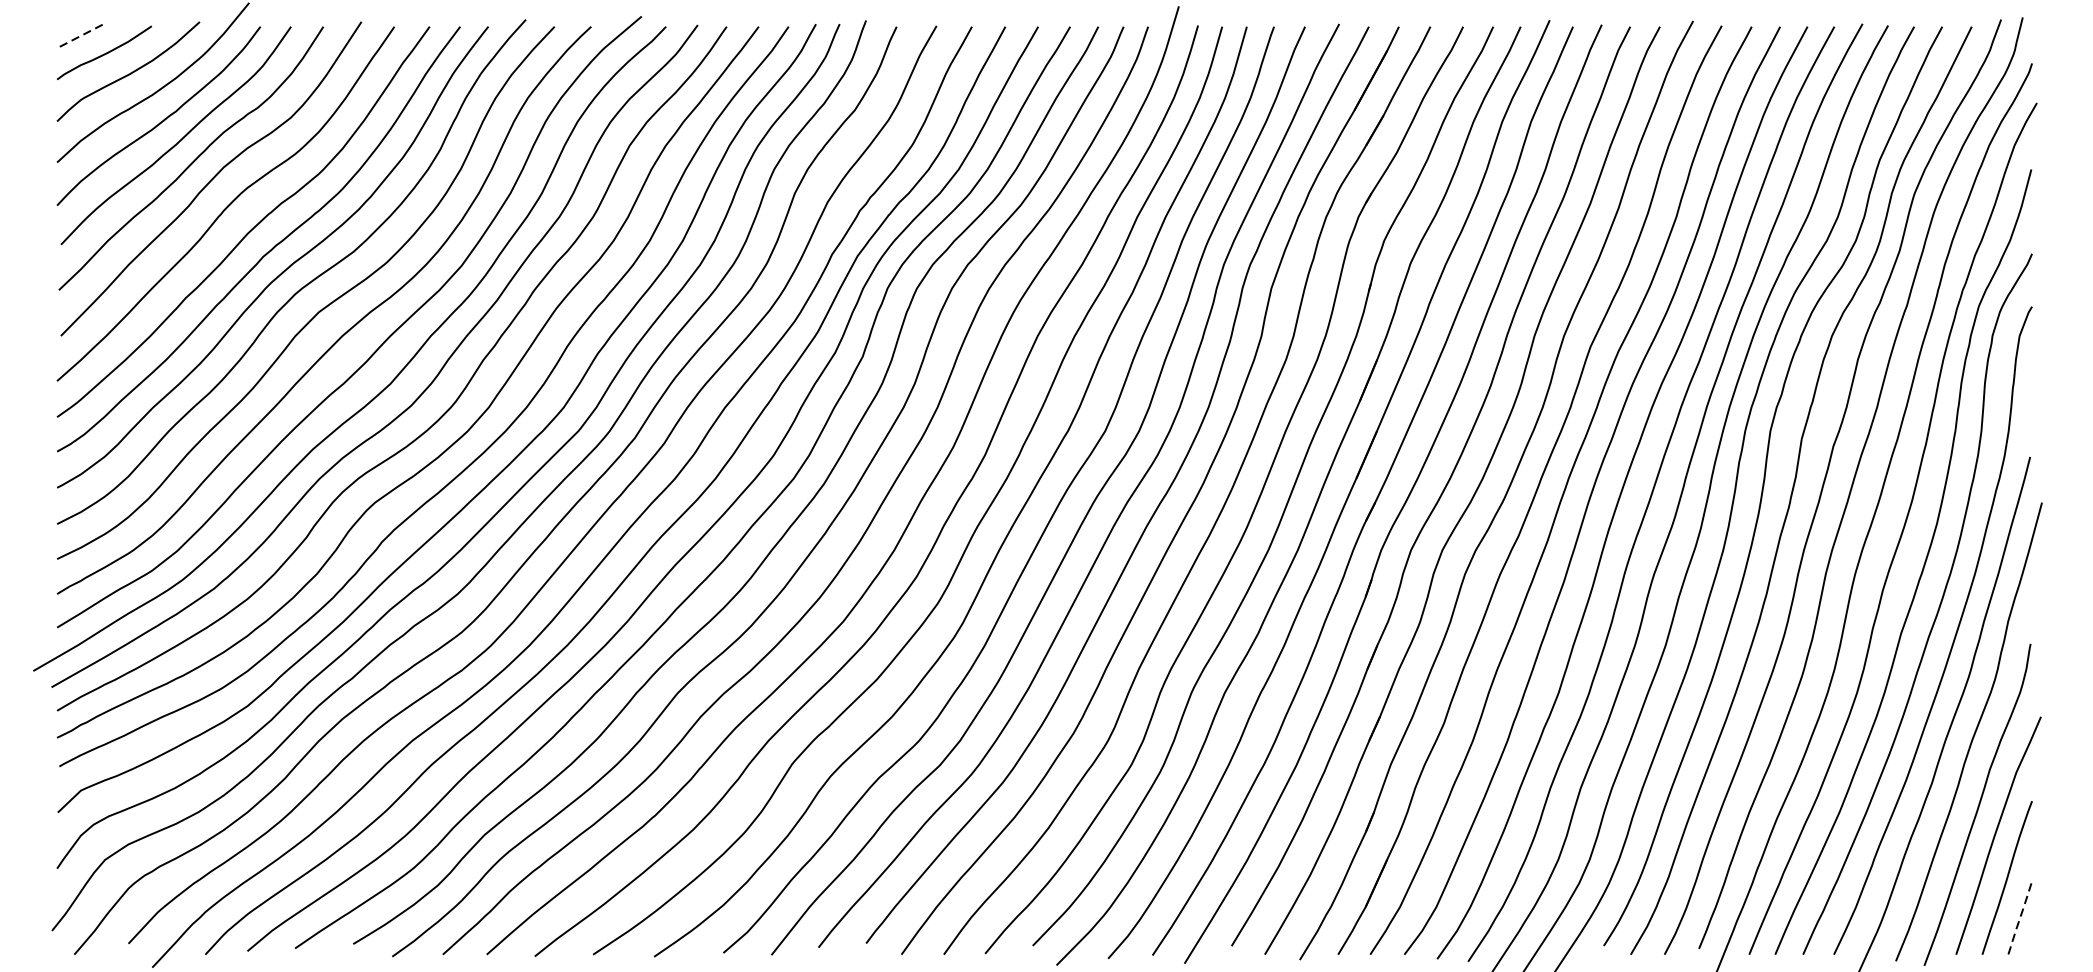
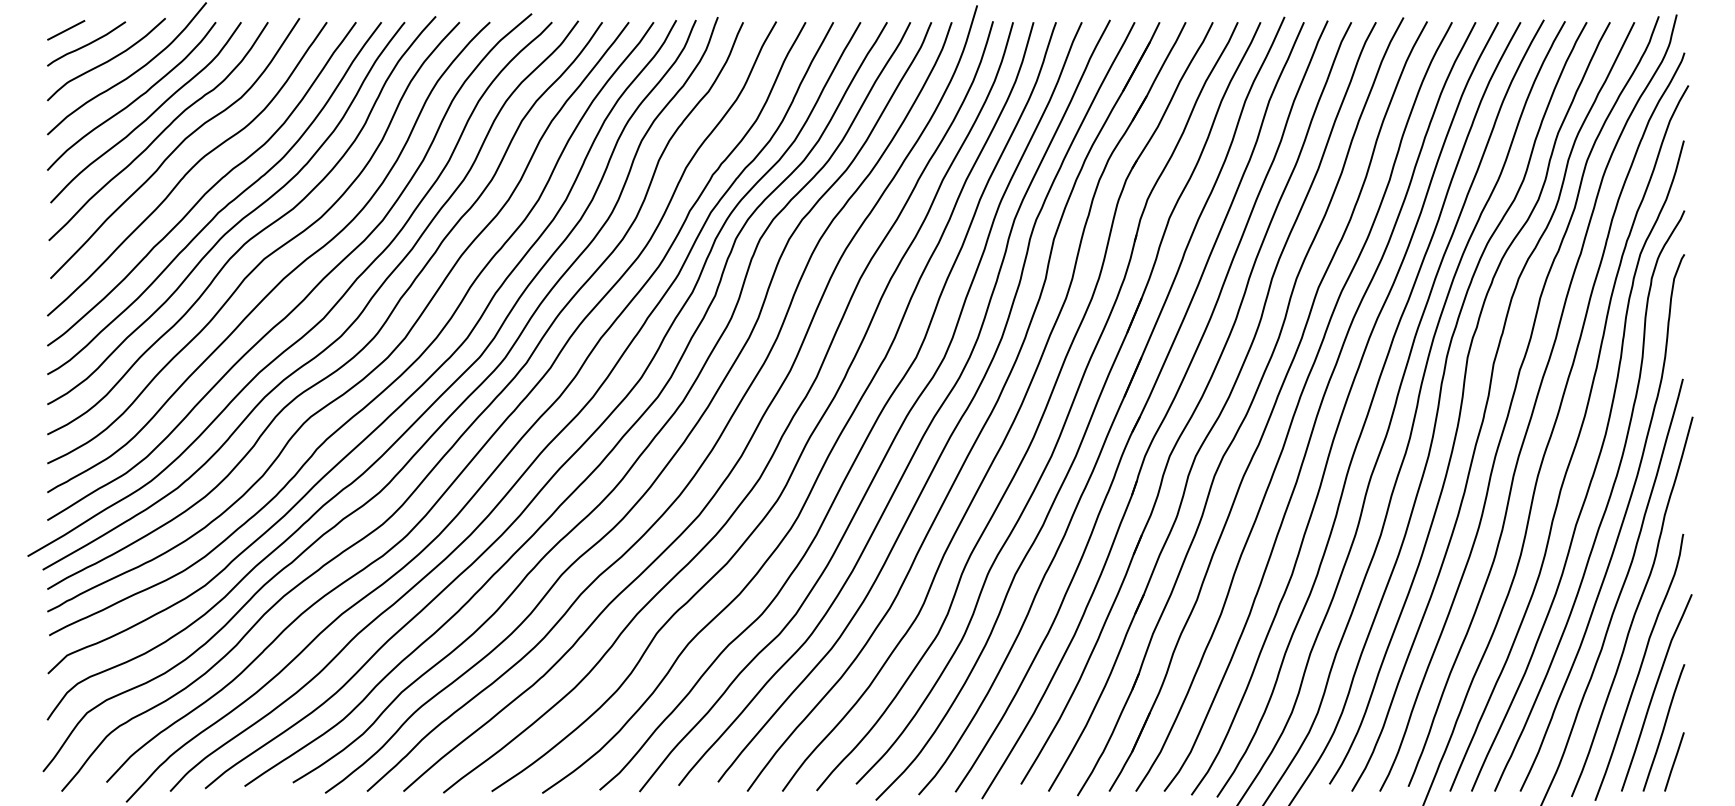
line: (79, 36) -> (65, 30), dashed -> solid
line: (2019, 919) -> (1674, 762), dashed -> solid

